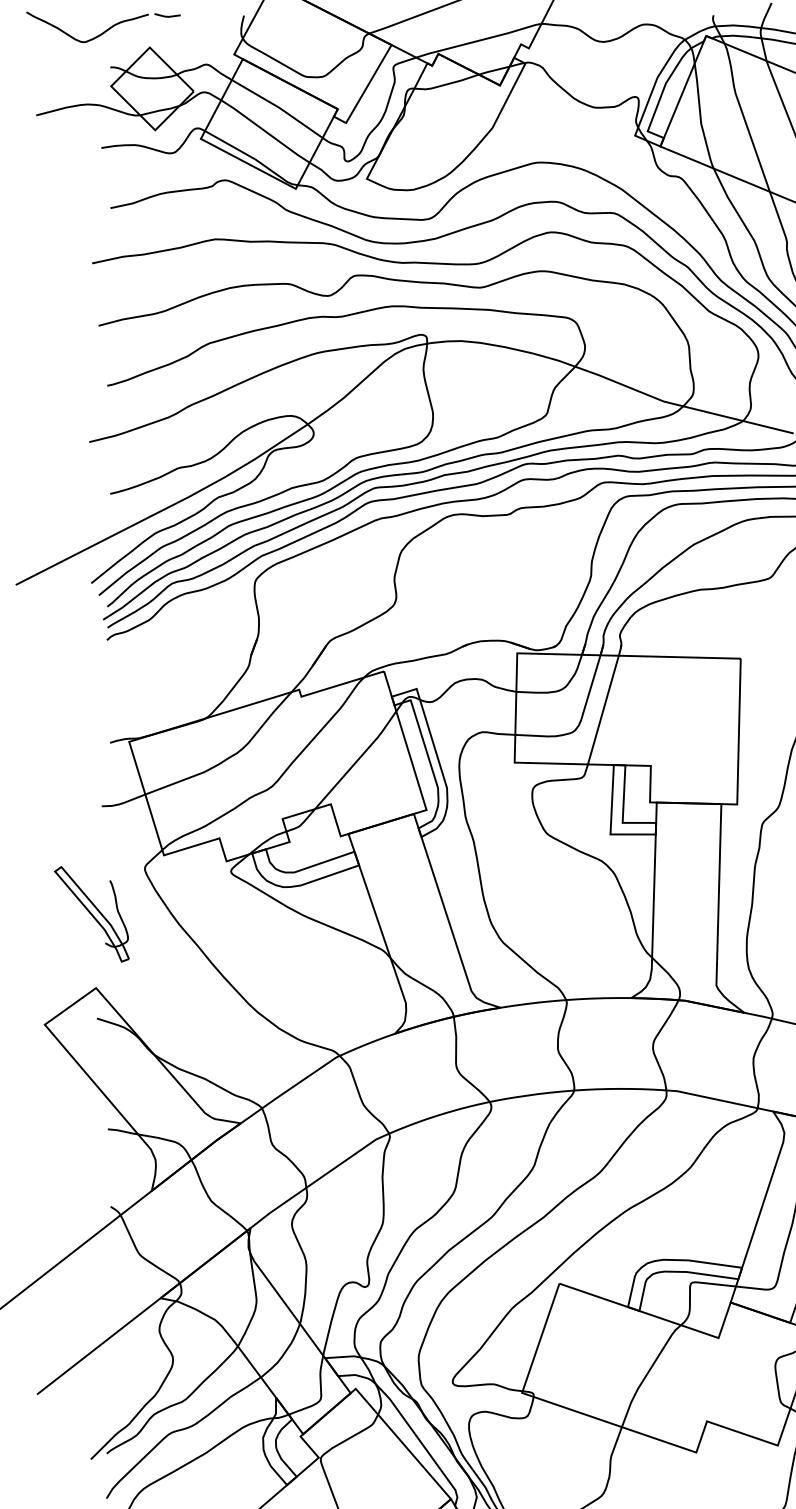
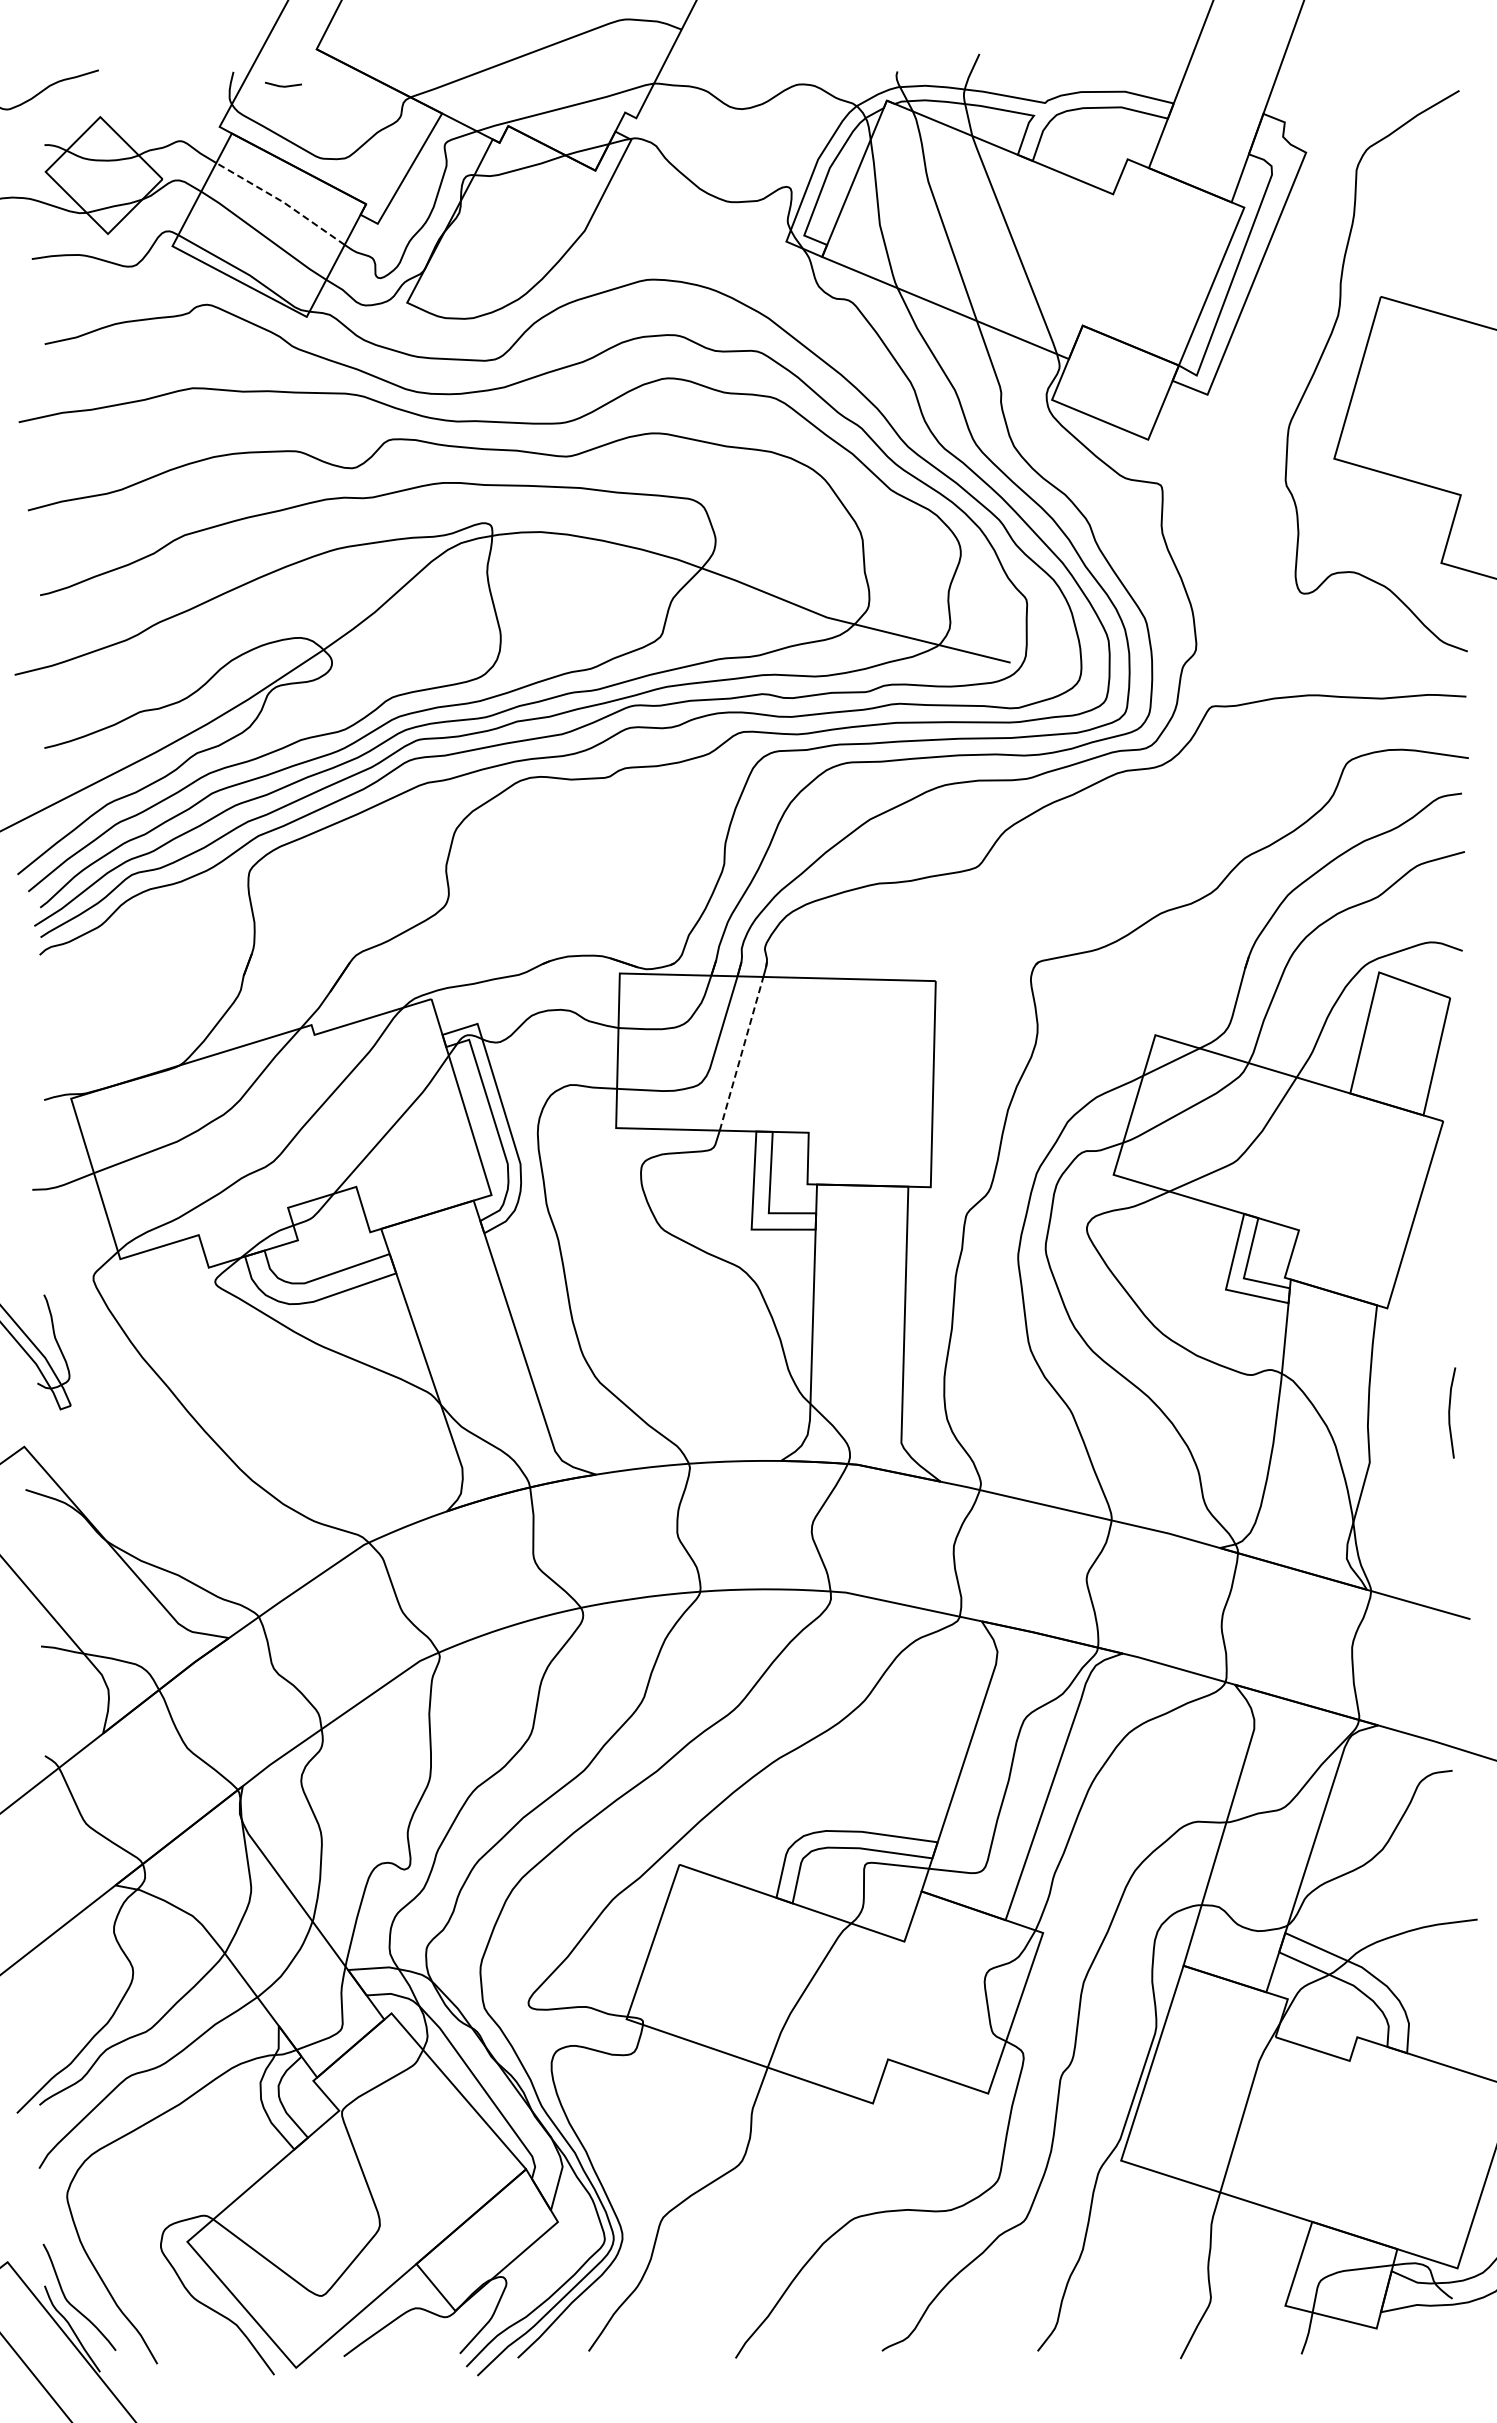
line: (167, 16) -> (283, 85), moved
line: (278, 107) -> (282, 201), solid -> dashed
line: (603, 709) -> (741, 1053), solid -> dashed

